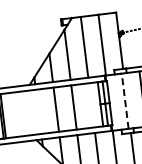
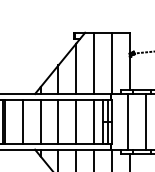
line: (124, 100) -> (127, 121), dashed -> solid
line: (92, 104) -> (94, 121), added
line: (38, 111) -> (40, 121), added
line: (20, 113) -> (22, 121), added

